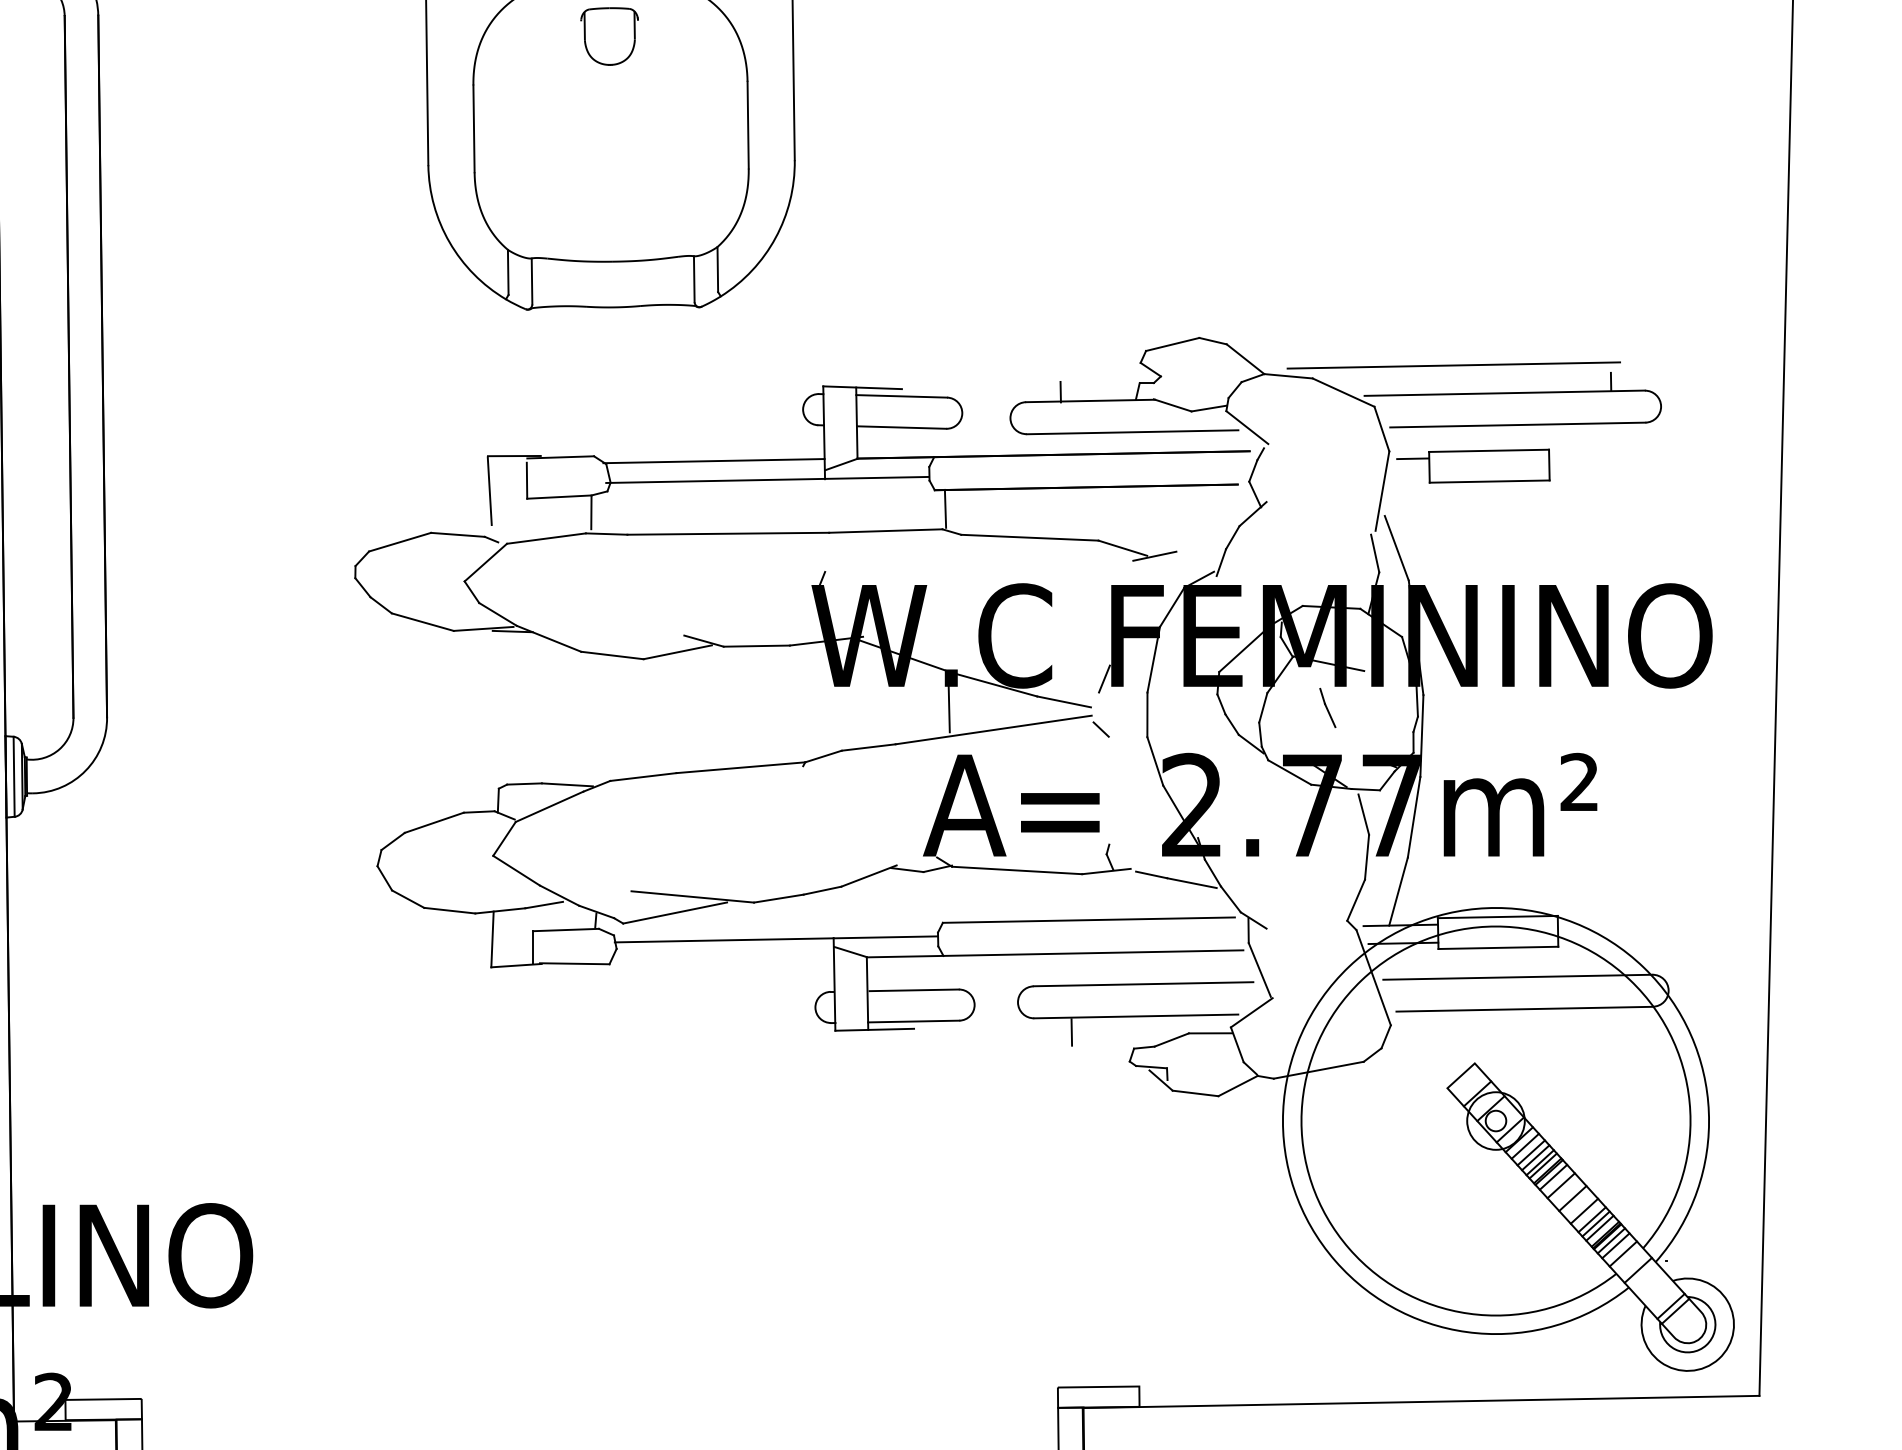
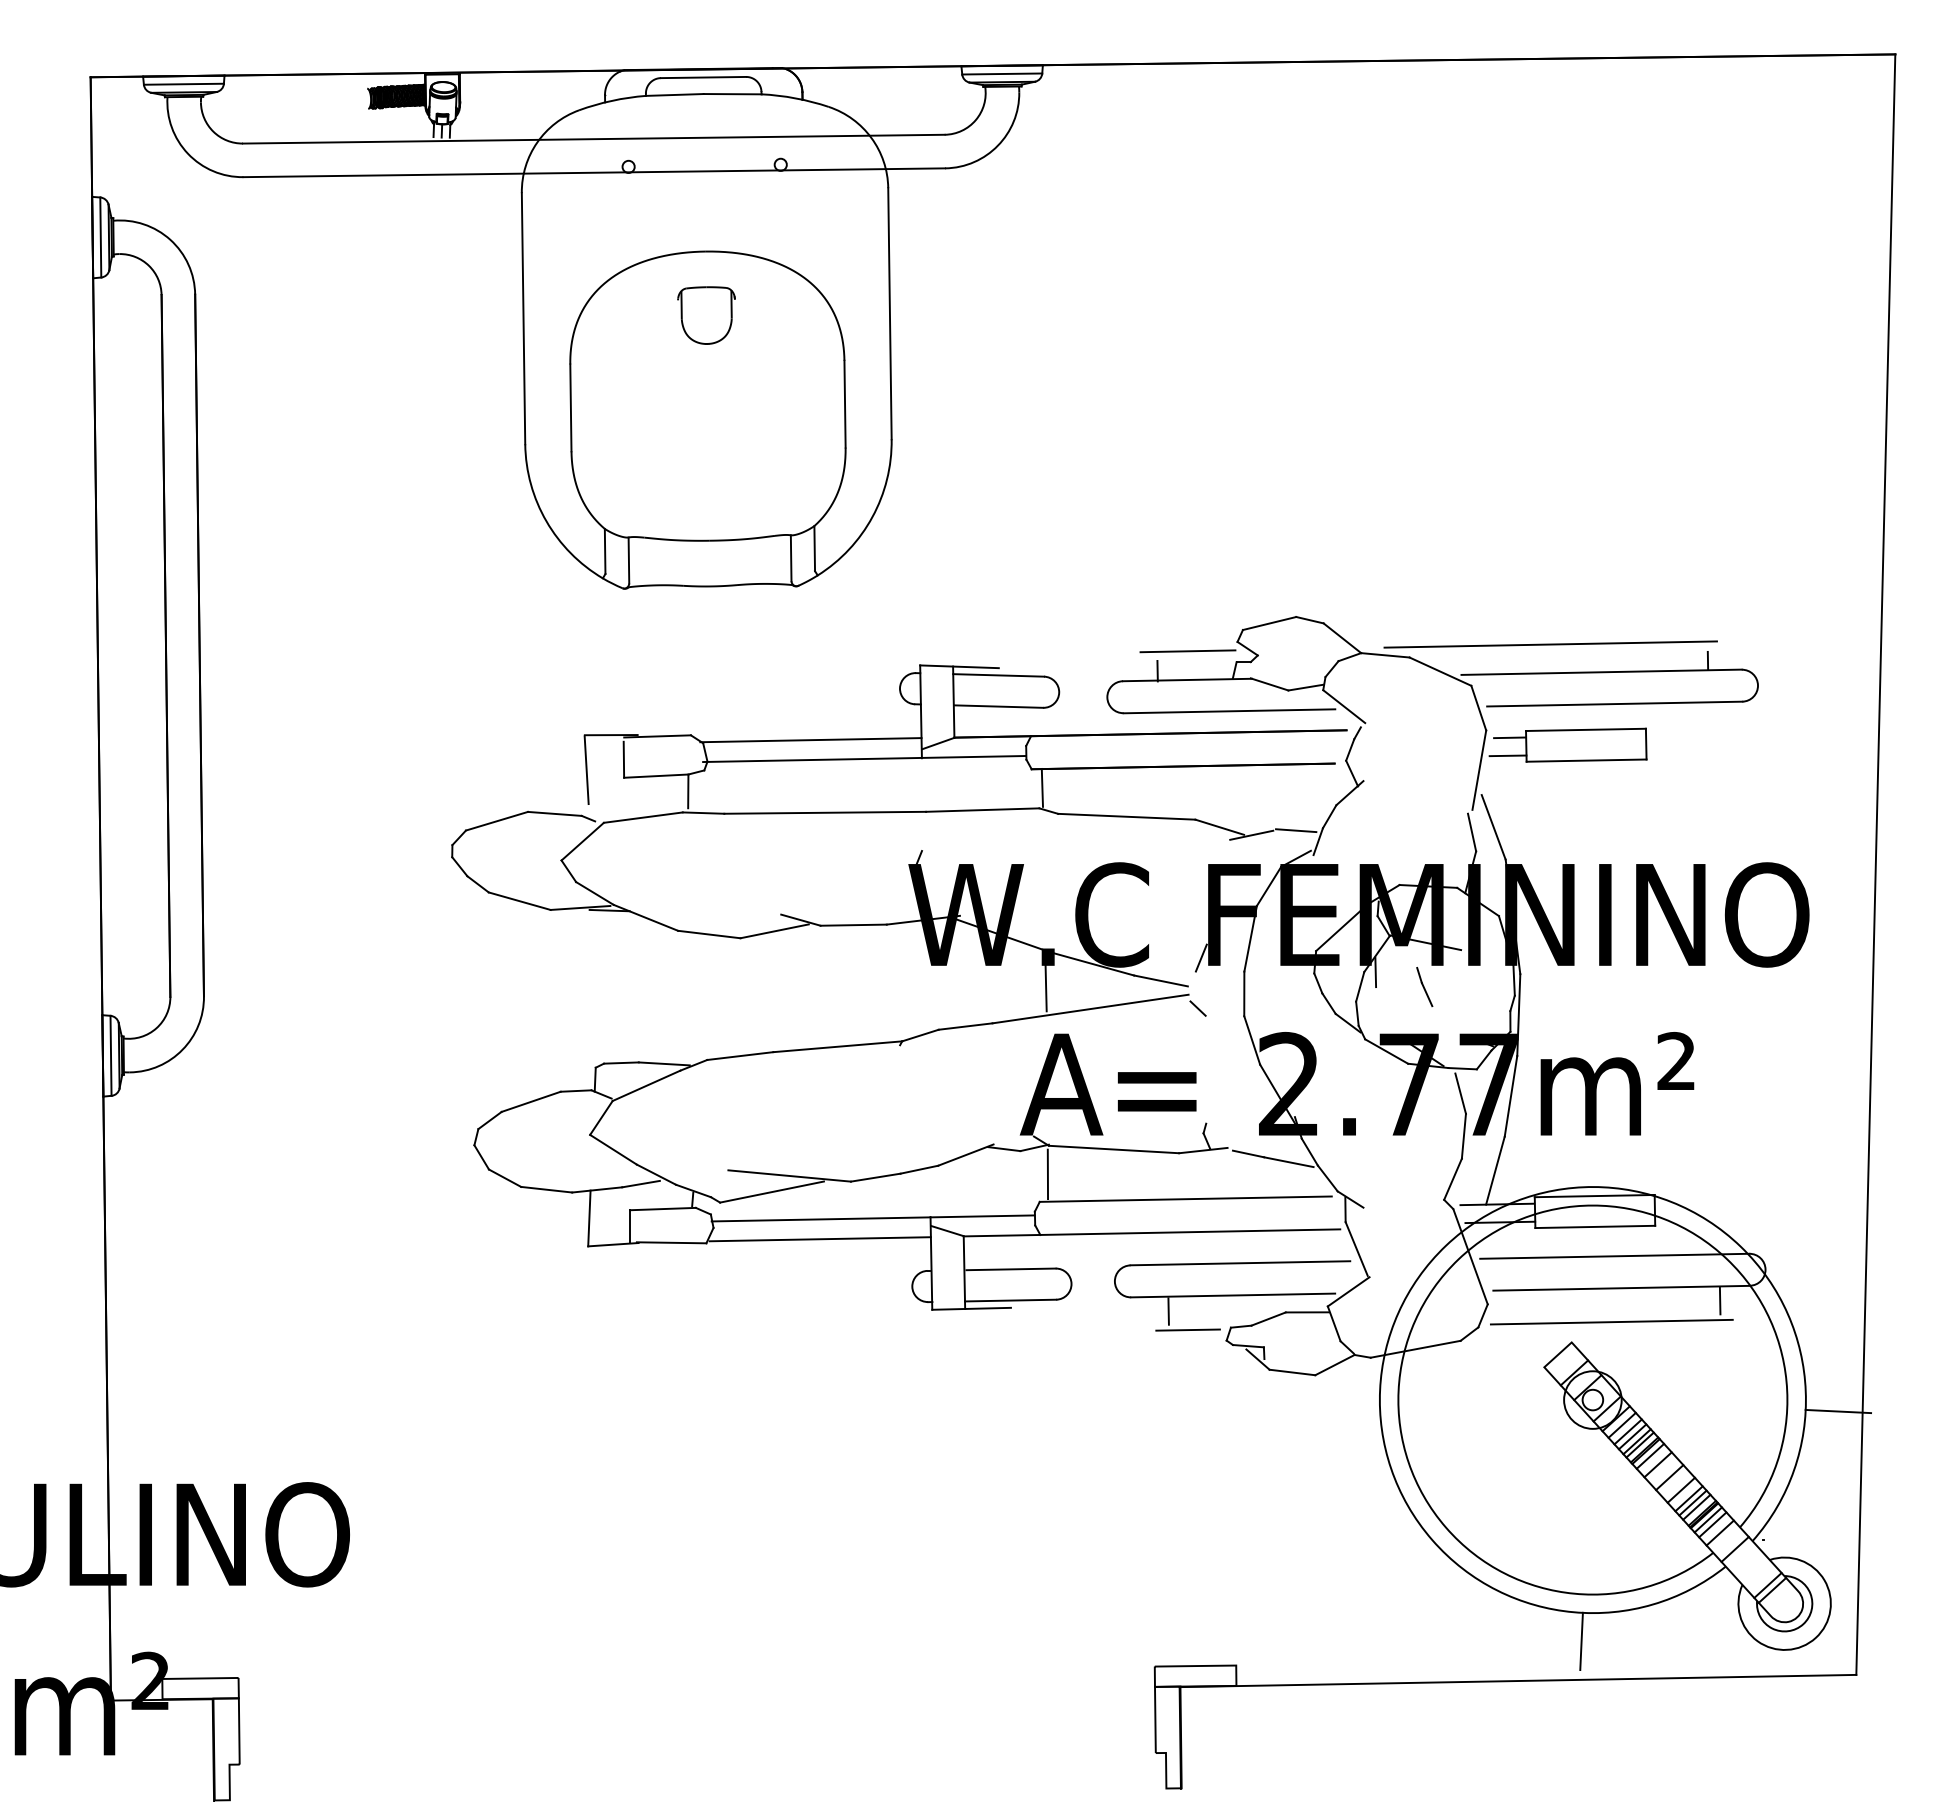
line: (1090, 372) -> (1187, 651), added
line: (1410, 476) -> (1507, 755), added
line: (1199, 551) -> (1296, 830), added
line: (1278, 693) -> (1375, 972), added
line: (950, 895) -> (1047, 1174), added
line: (722, 960) -> (819, 1239), added
line: (1622, 1021) -> (1719, 1300), added
line: (1514, 1042) -> (1611, 1321), added
line: (1090, 1050) -> (1187, 1329), added
line: (1741, 1132) -> (1838, 1411), added
line: (1484, 1362) -> (1581, 1641), added

